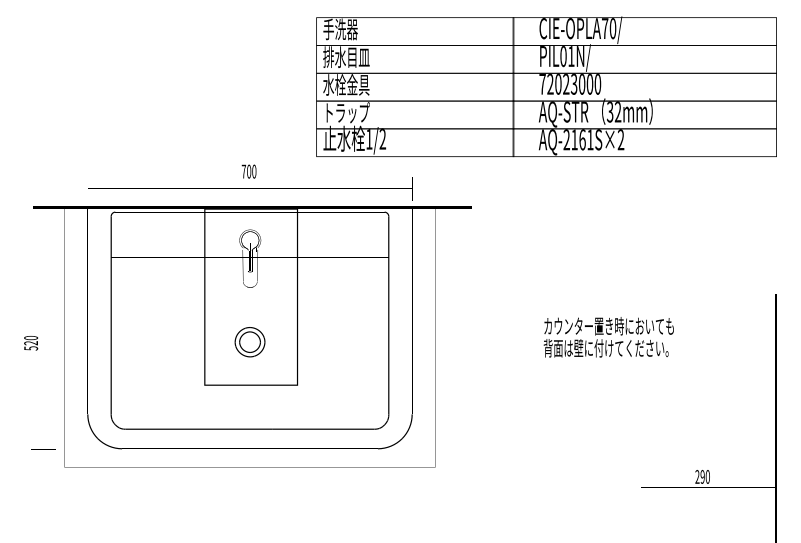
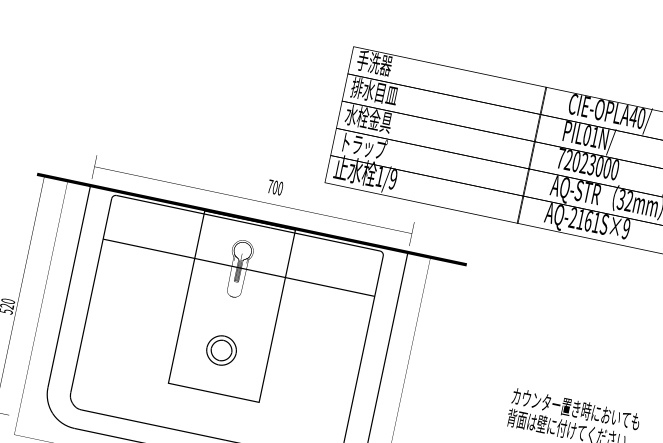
text: (604, 28) -> (633, 116), CIE-OPLA70/ -> CIE-OPLA40/
text: (382, 139) -> (392, 179), 1/2 -> 1/9
text: (620, 140) -> (625, 229), AQ-2161S×2 -> AQ-2161S×9
text: (248, 171) -> (274, 187), moved

